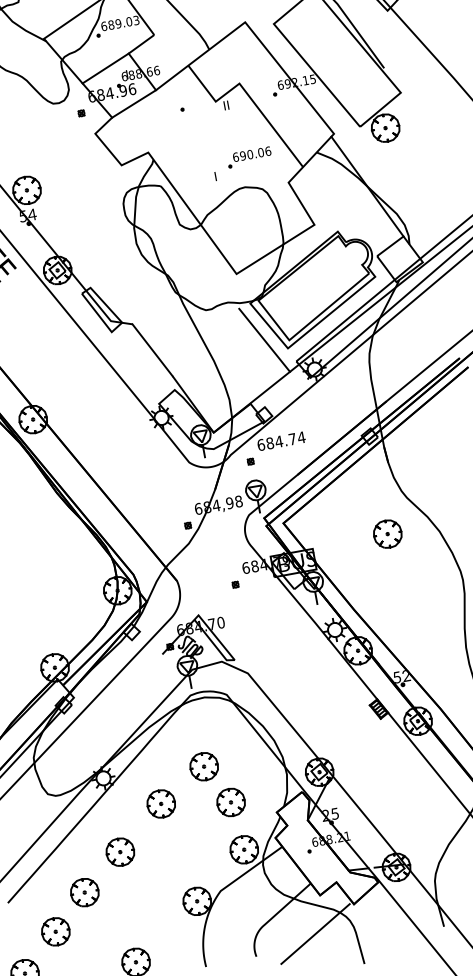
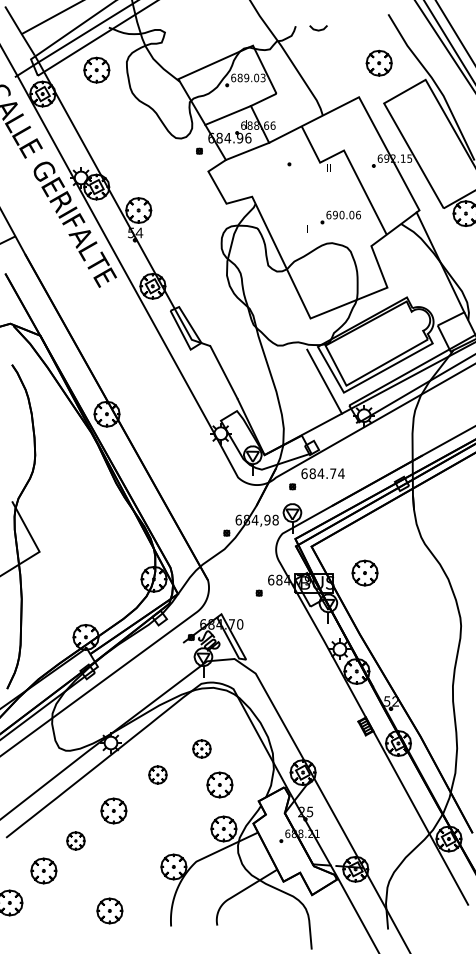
part: (387, 533) -> (364, 572), moved
part: (203, 766) -> (201, 748), size x0.7
part: (160, 803) -> (157, 774), size x0.7
part: (84, 892) -> (75, 840), size x0.7
line: (315, 934) -> (273, 915), removed

